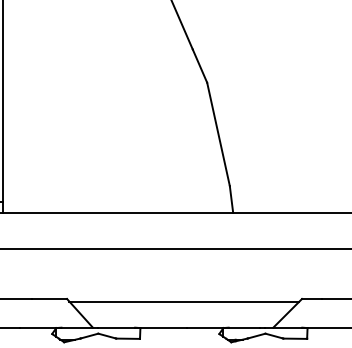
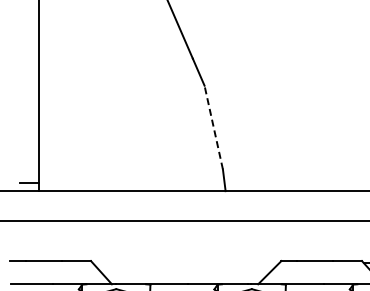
line: (218, 134) -> (213, 127), solid -> dashed
line: (183, 302) -> (185, 263), removed

